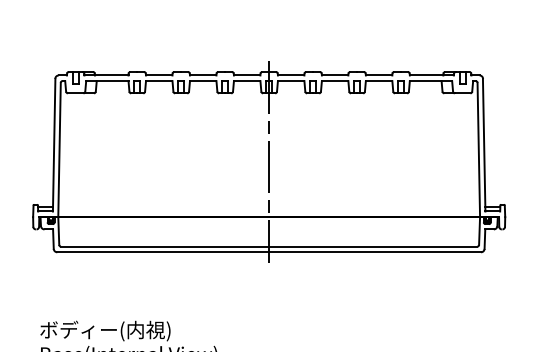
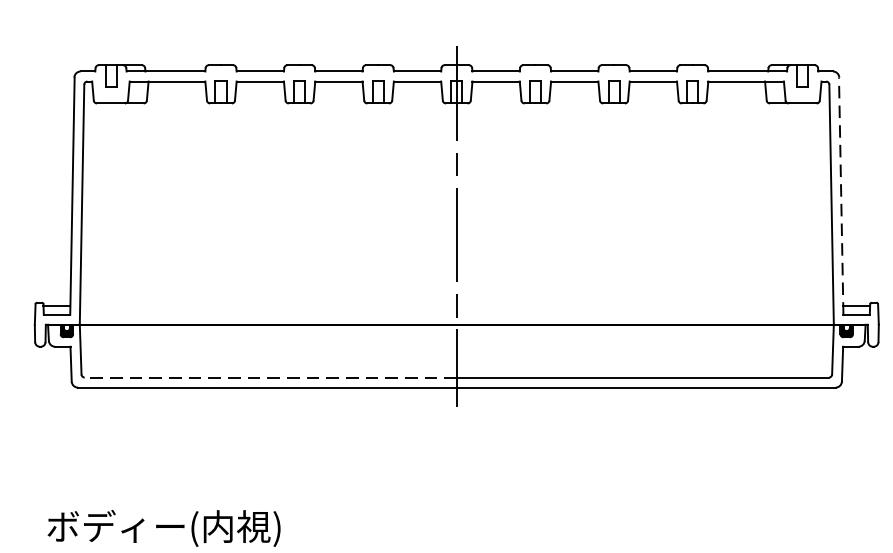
line: (484, 144) -> (841, 194), solid -> dashed
line: (164, 246) -> (269, 377), solid -> dashed

